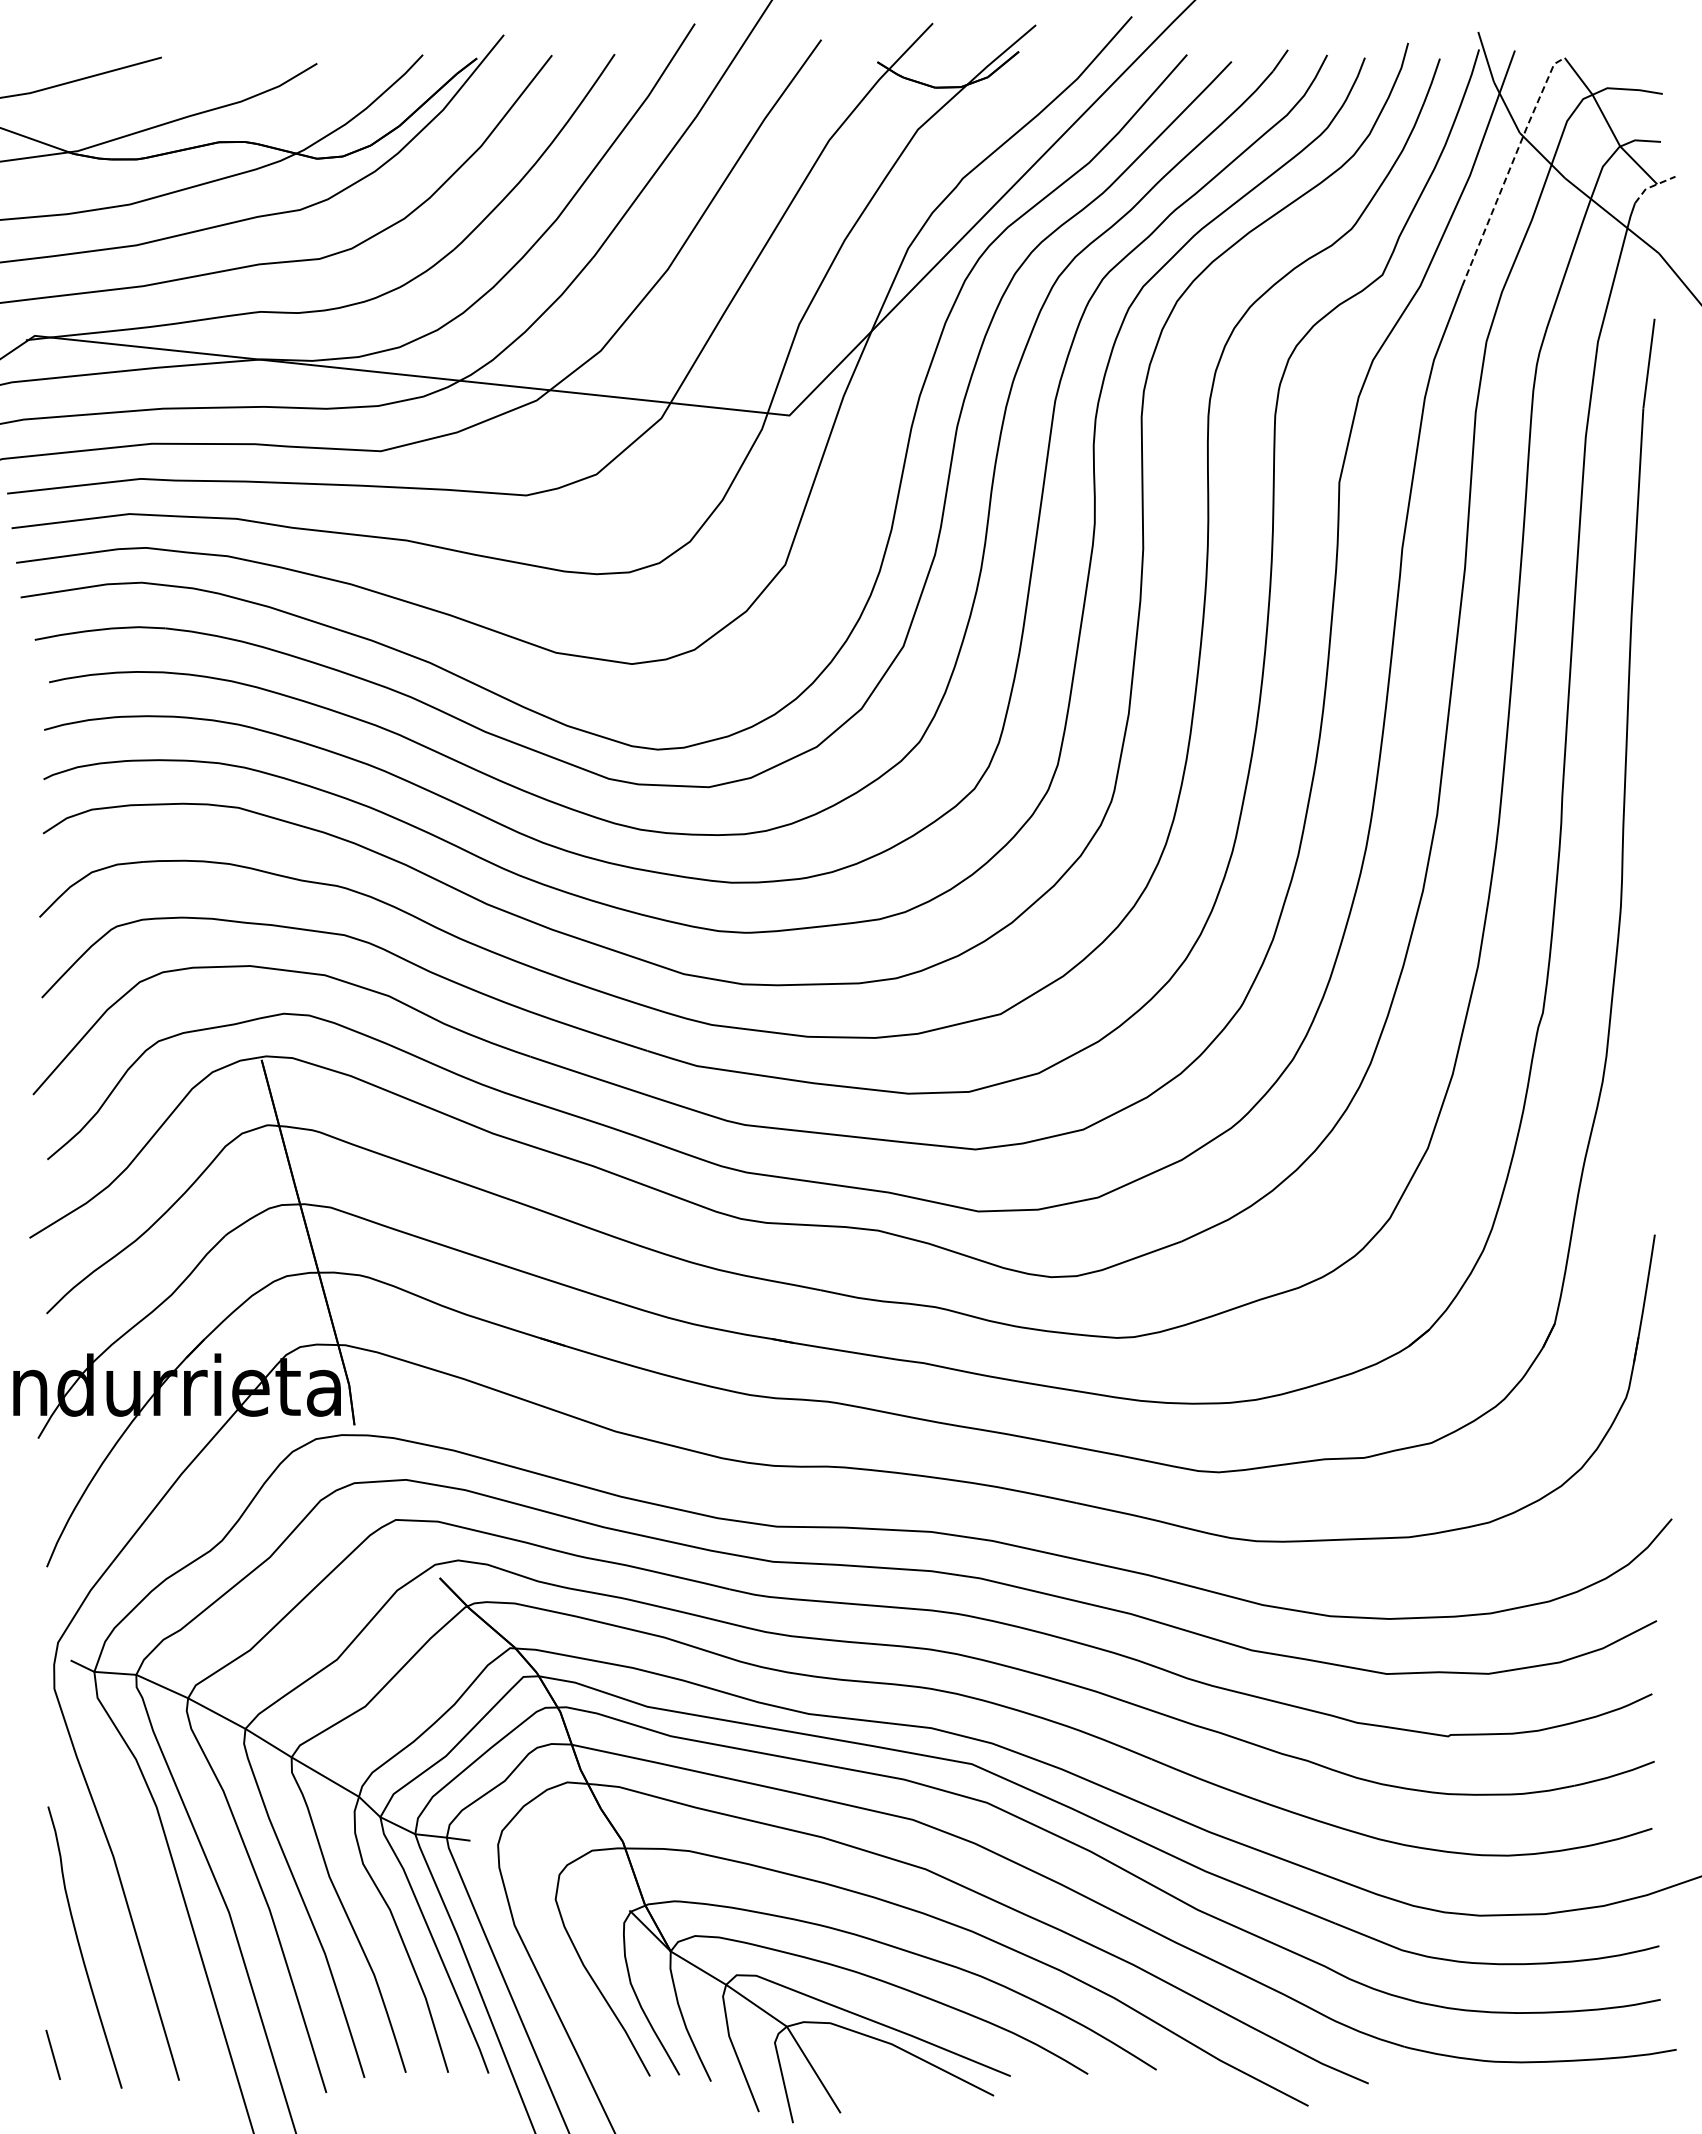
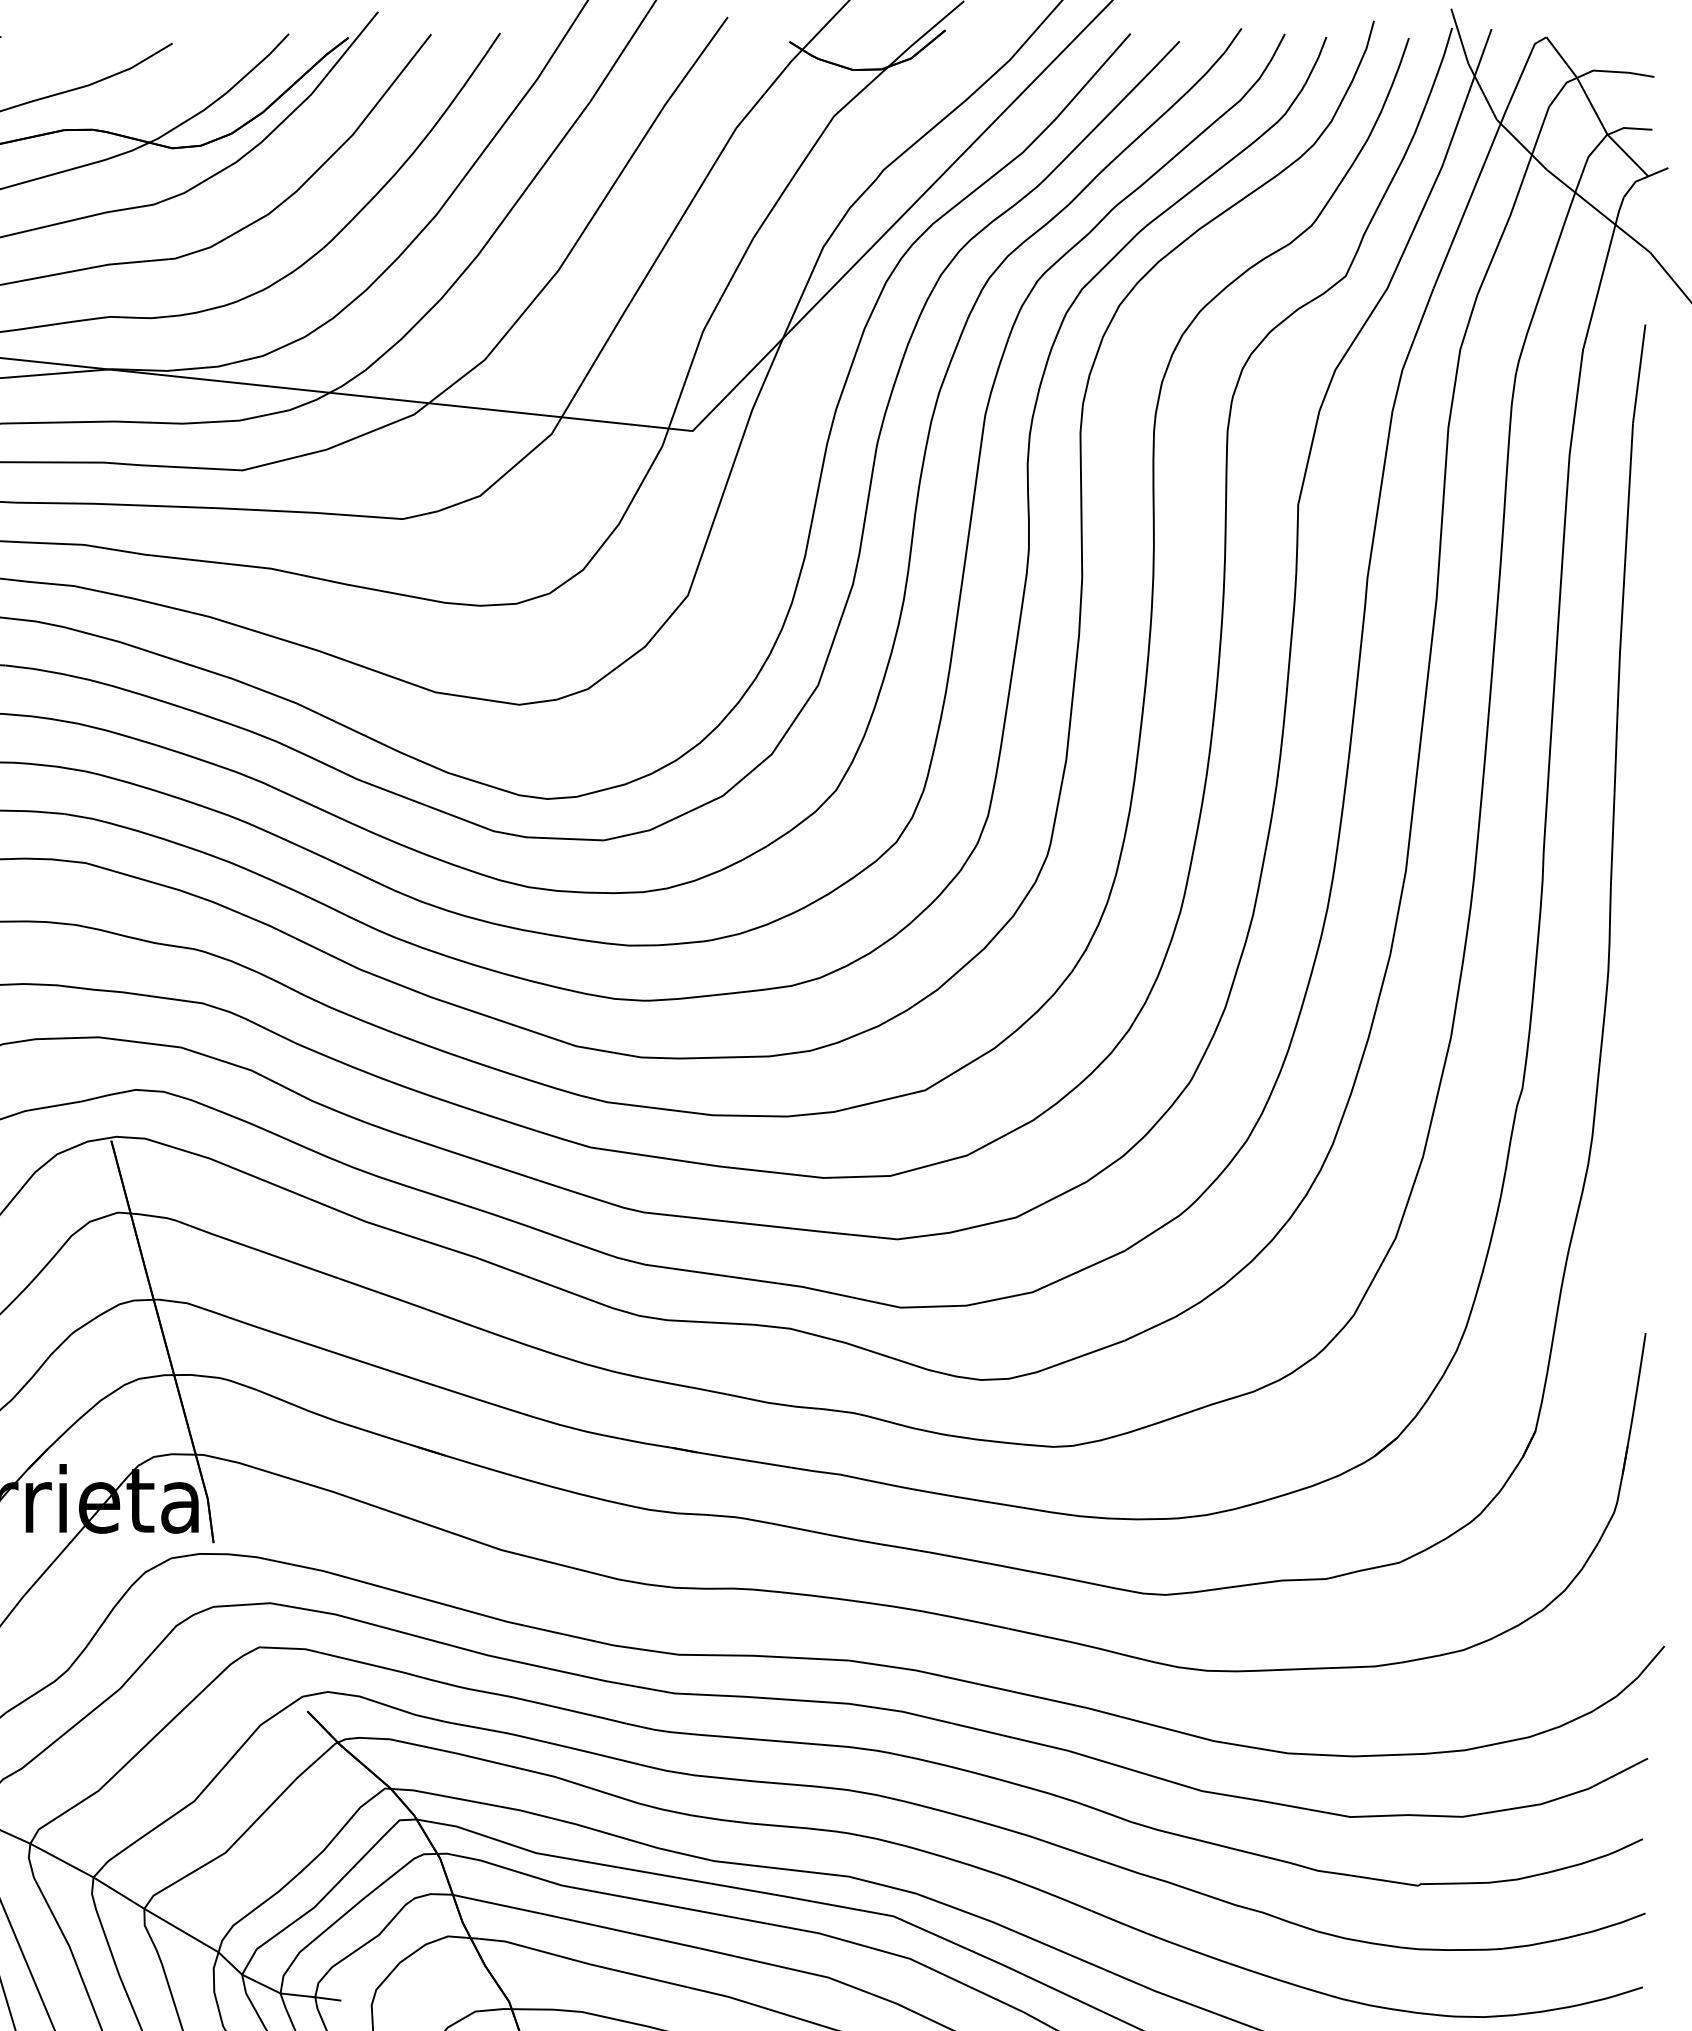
line: (1510, 167) -> (1486, 157), dashed -> solid
line: (1652, 186) -> (1643, 178), dashed -> solid

